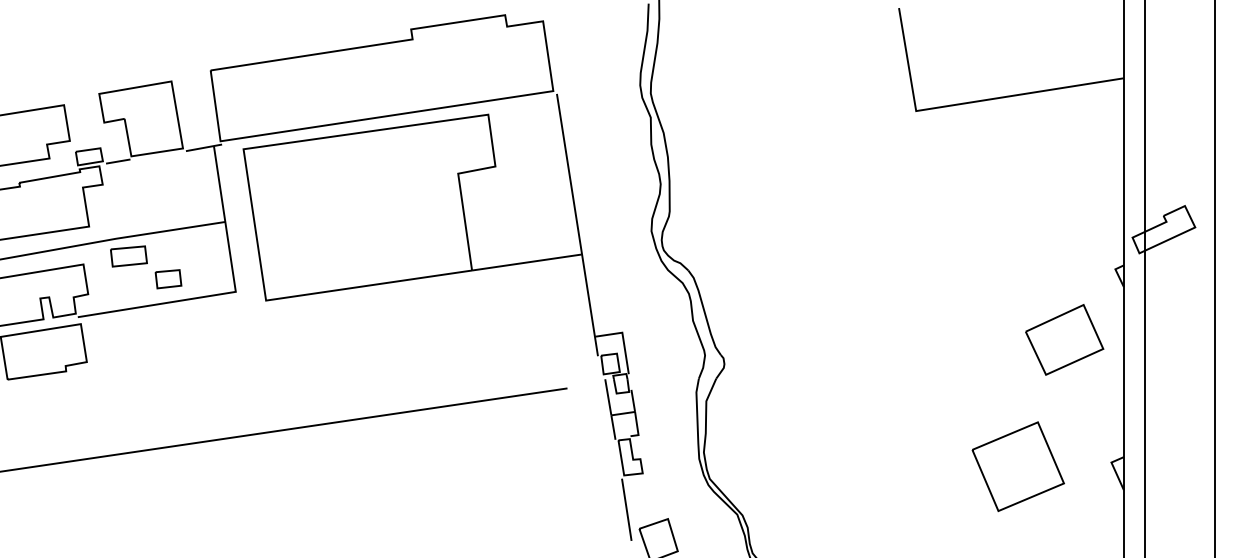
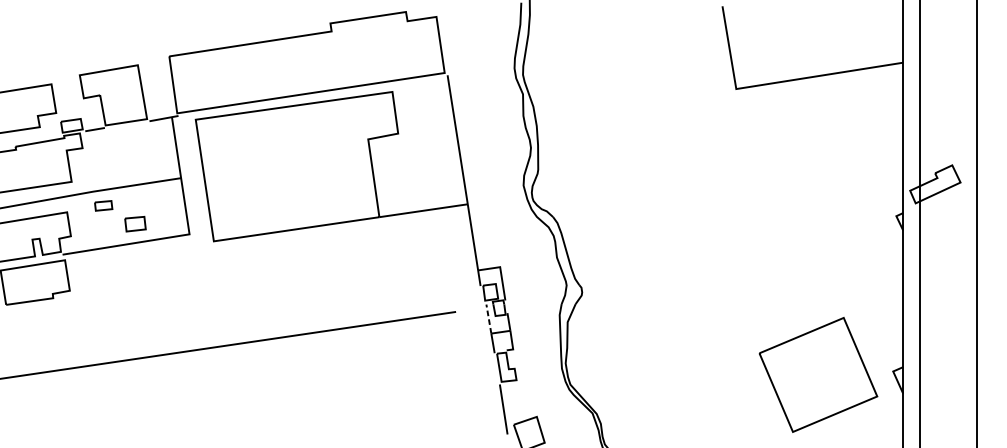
part: (128, 256) -> (103, 205), size x0.6
part: (1064, 339) -> (855, 272), removed
line: (608, 396) -> (489, 318), solid -> dashed
part: (1017, 466) -> (817, 374), size x1.6

